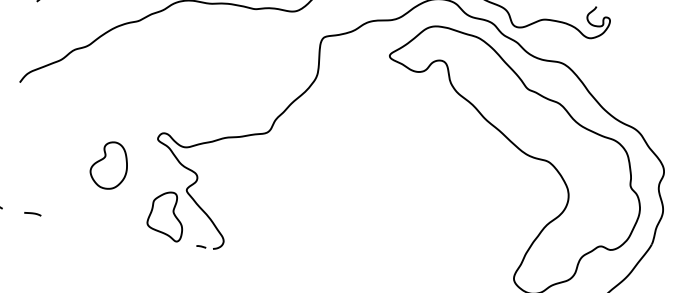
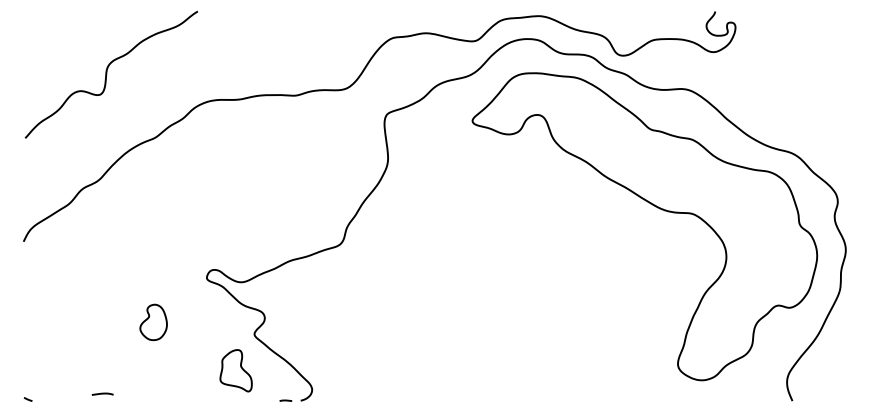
part: (109, 165) -> (153, 322), size x0.6
line: (32, 213) -> (102, 393), moved
part: (166, 215) -> (235, 370), size x0.7

